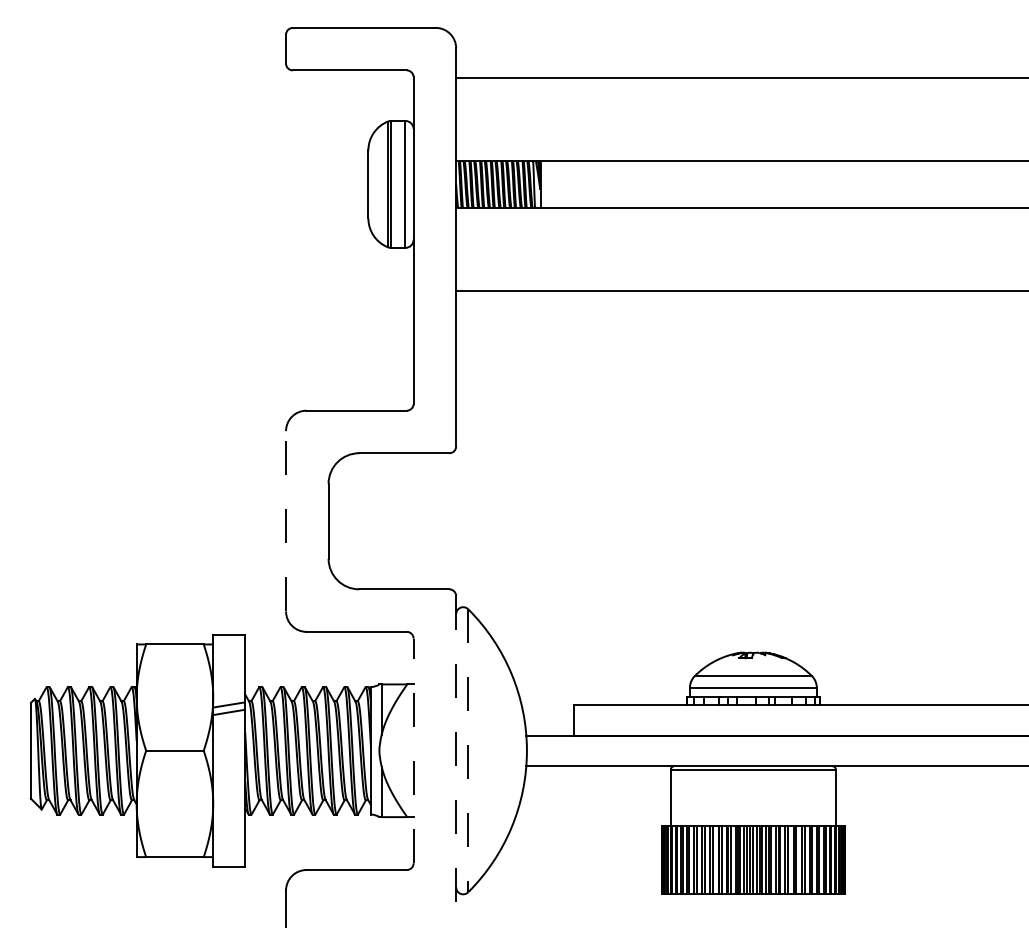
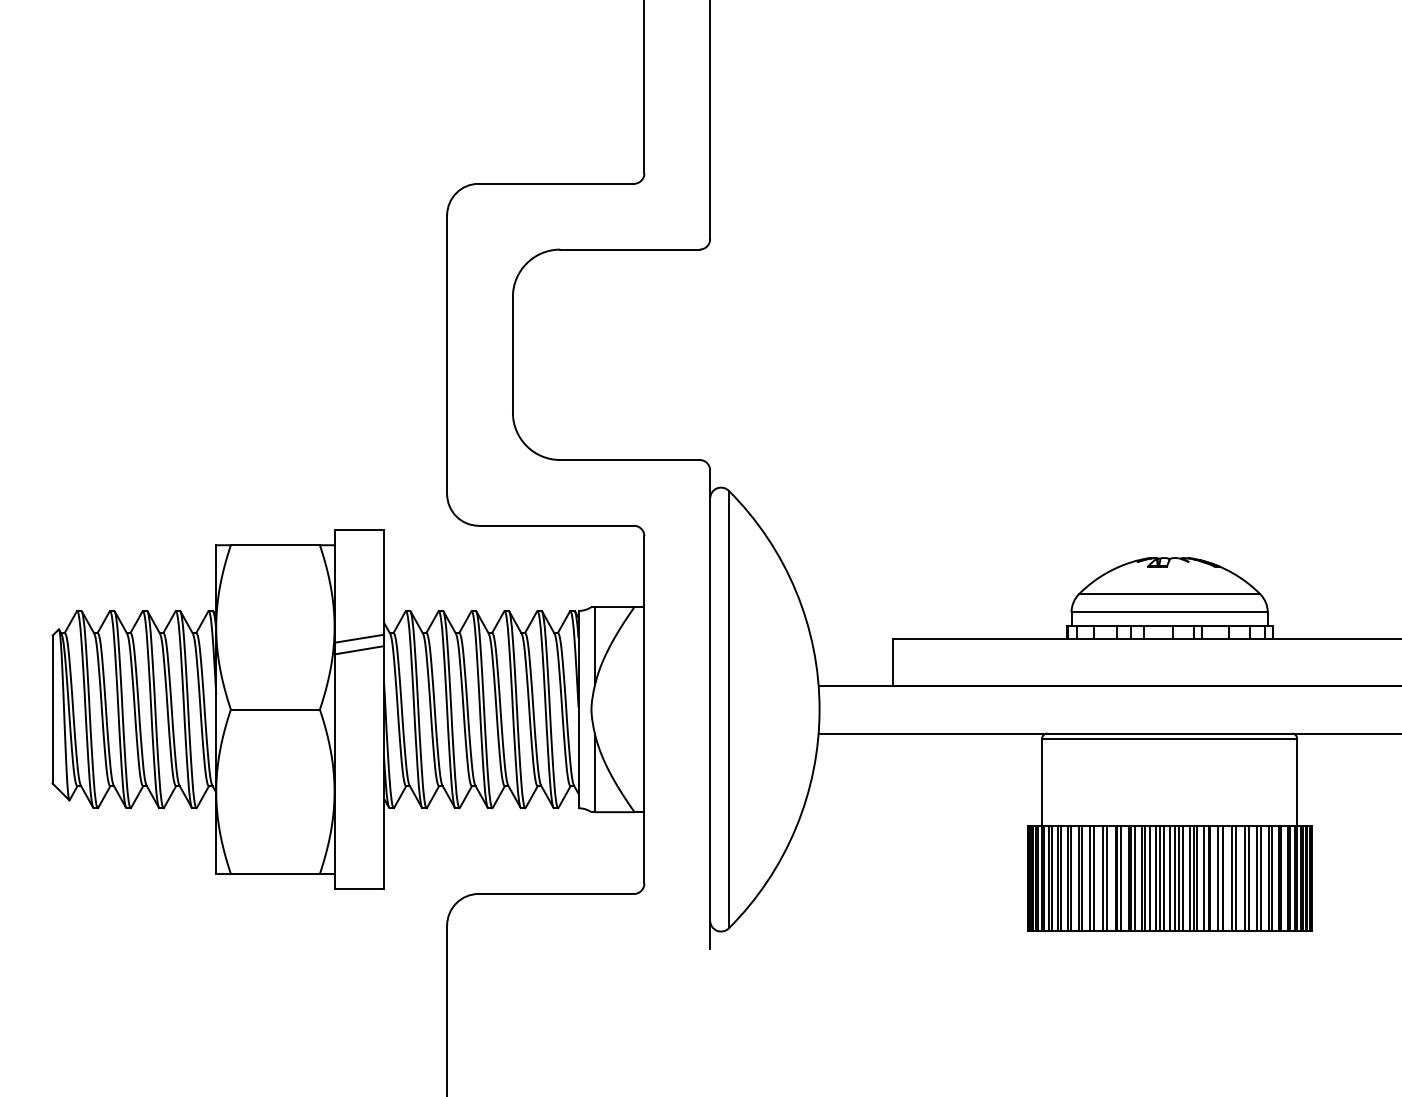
line: (286, 520) -> (447, 353), dashed -> solid
line: (413, 750) -> (644, 709), dashed -> solid
line: (456, 750) -> (710, 709), dashed -> solid
line: (468, 750) -> (729, 709), dashed -> solid

